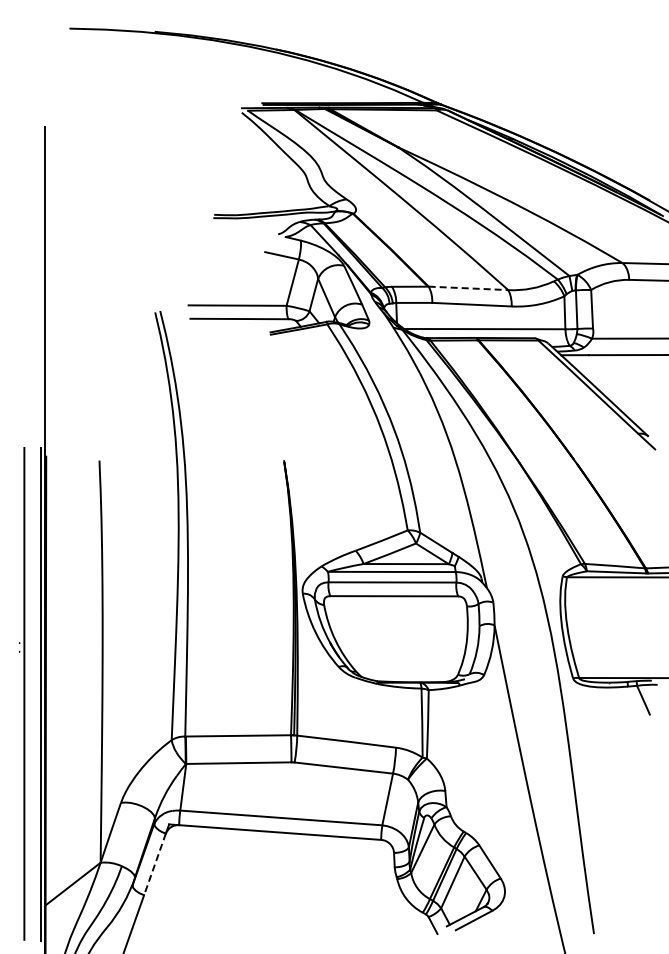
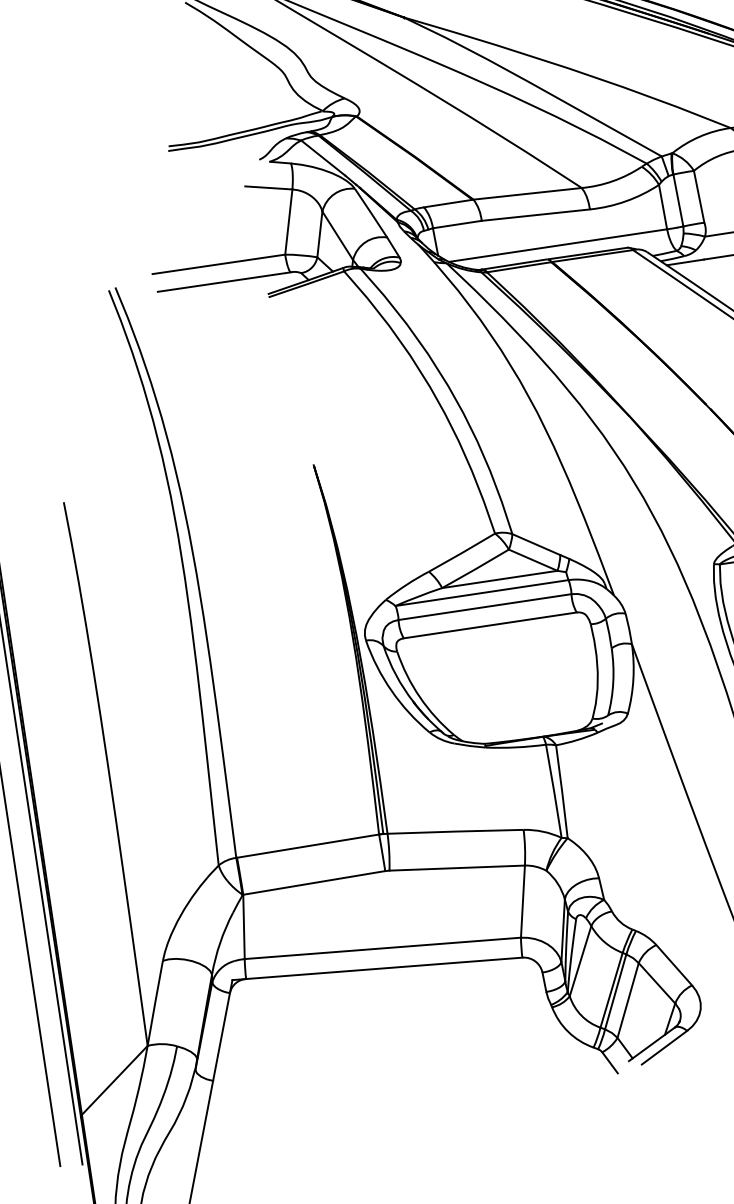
line: (468, 288) -> (527, 193), dashed -> solid
line: (155, 864) -> (222, 1037), dashed -> solid

